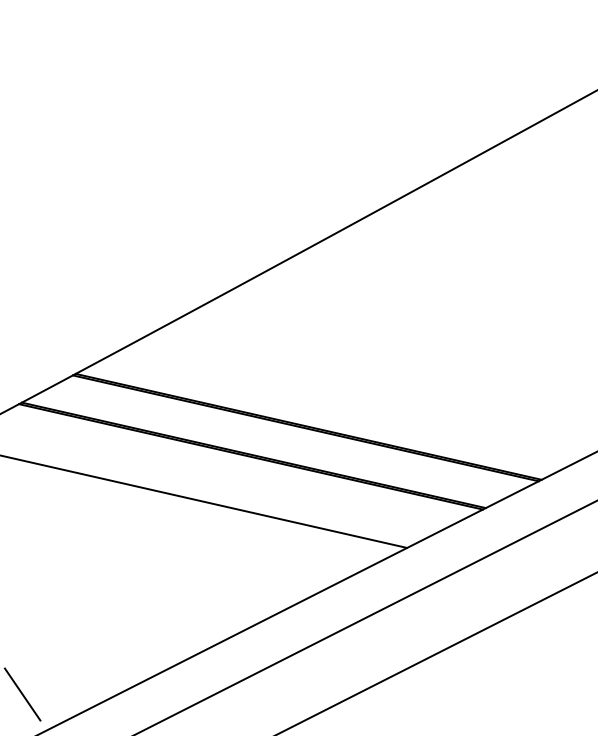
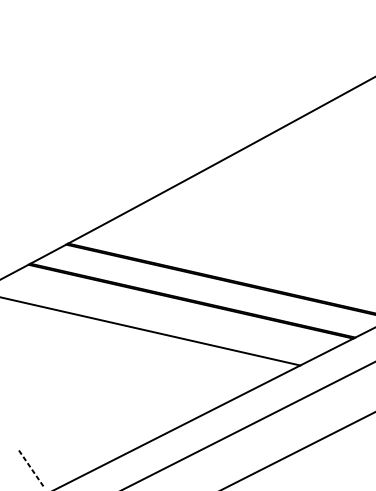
line: (22, 694) -> (30, 468), solid -> dashed

